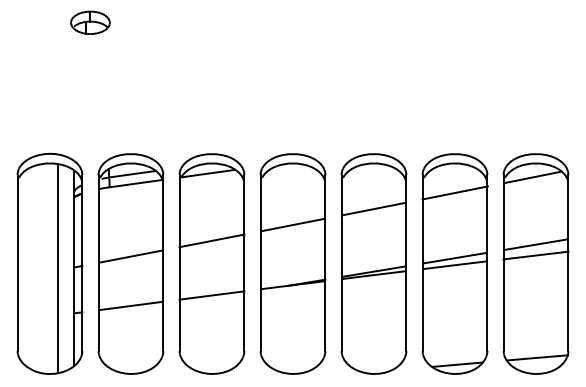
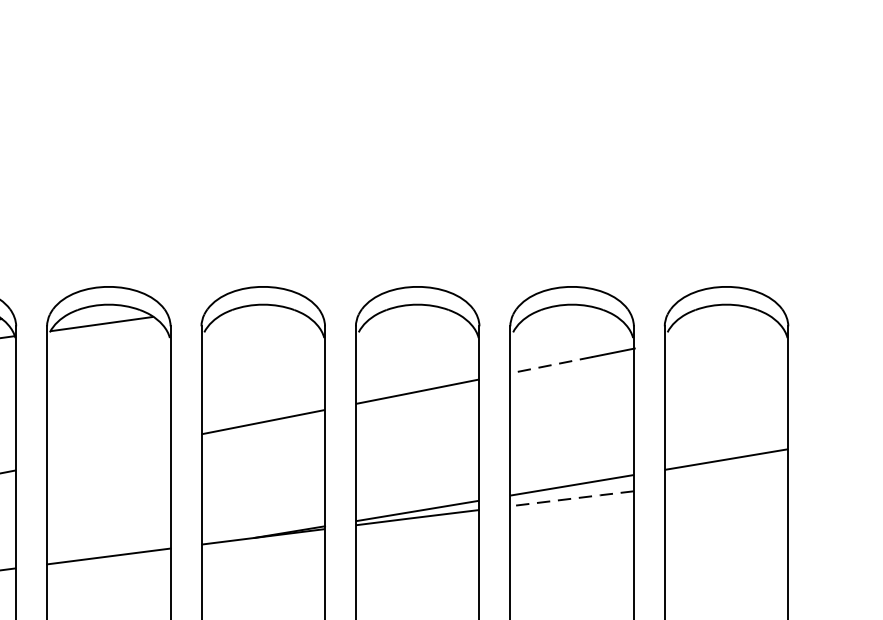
line: (533, 176) -> (721, 329), removed
line: (443, 195) -> (550, 365), solid -> dashed
line: (211, 240) -> (107, 451), removed
line: (535, 255) -> (725, 480), removed
line: (455, 265) -> (573, 499), solid -> dashed

